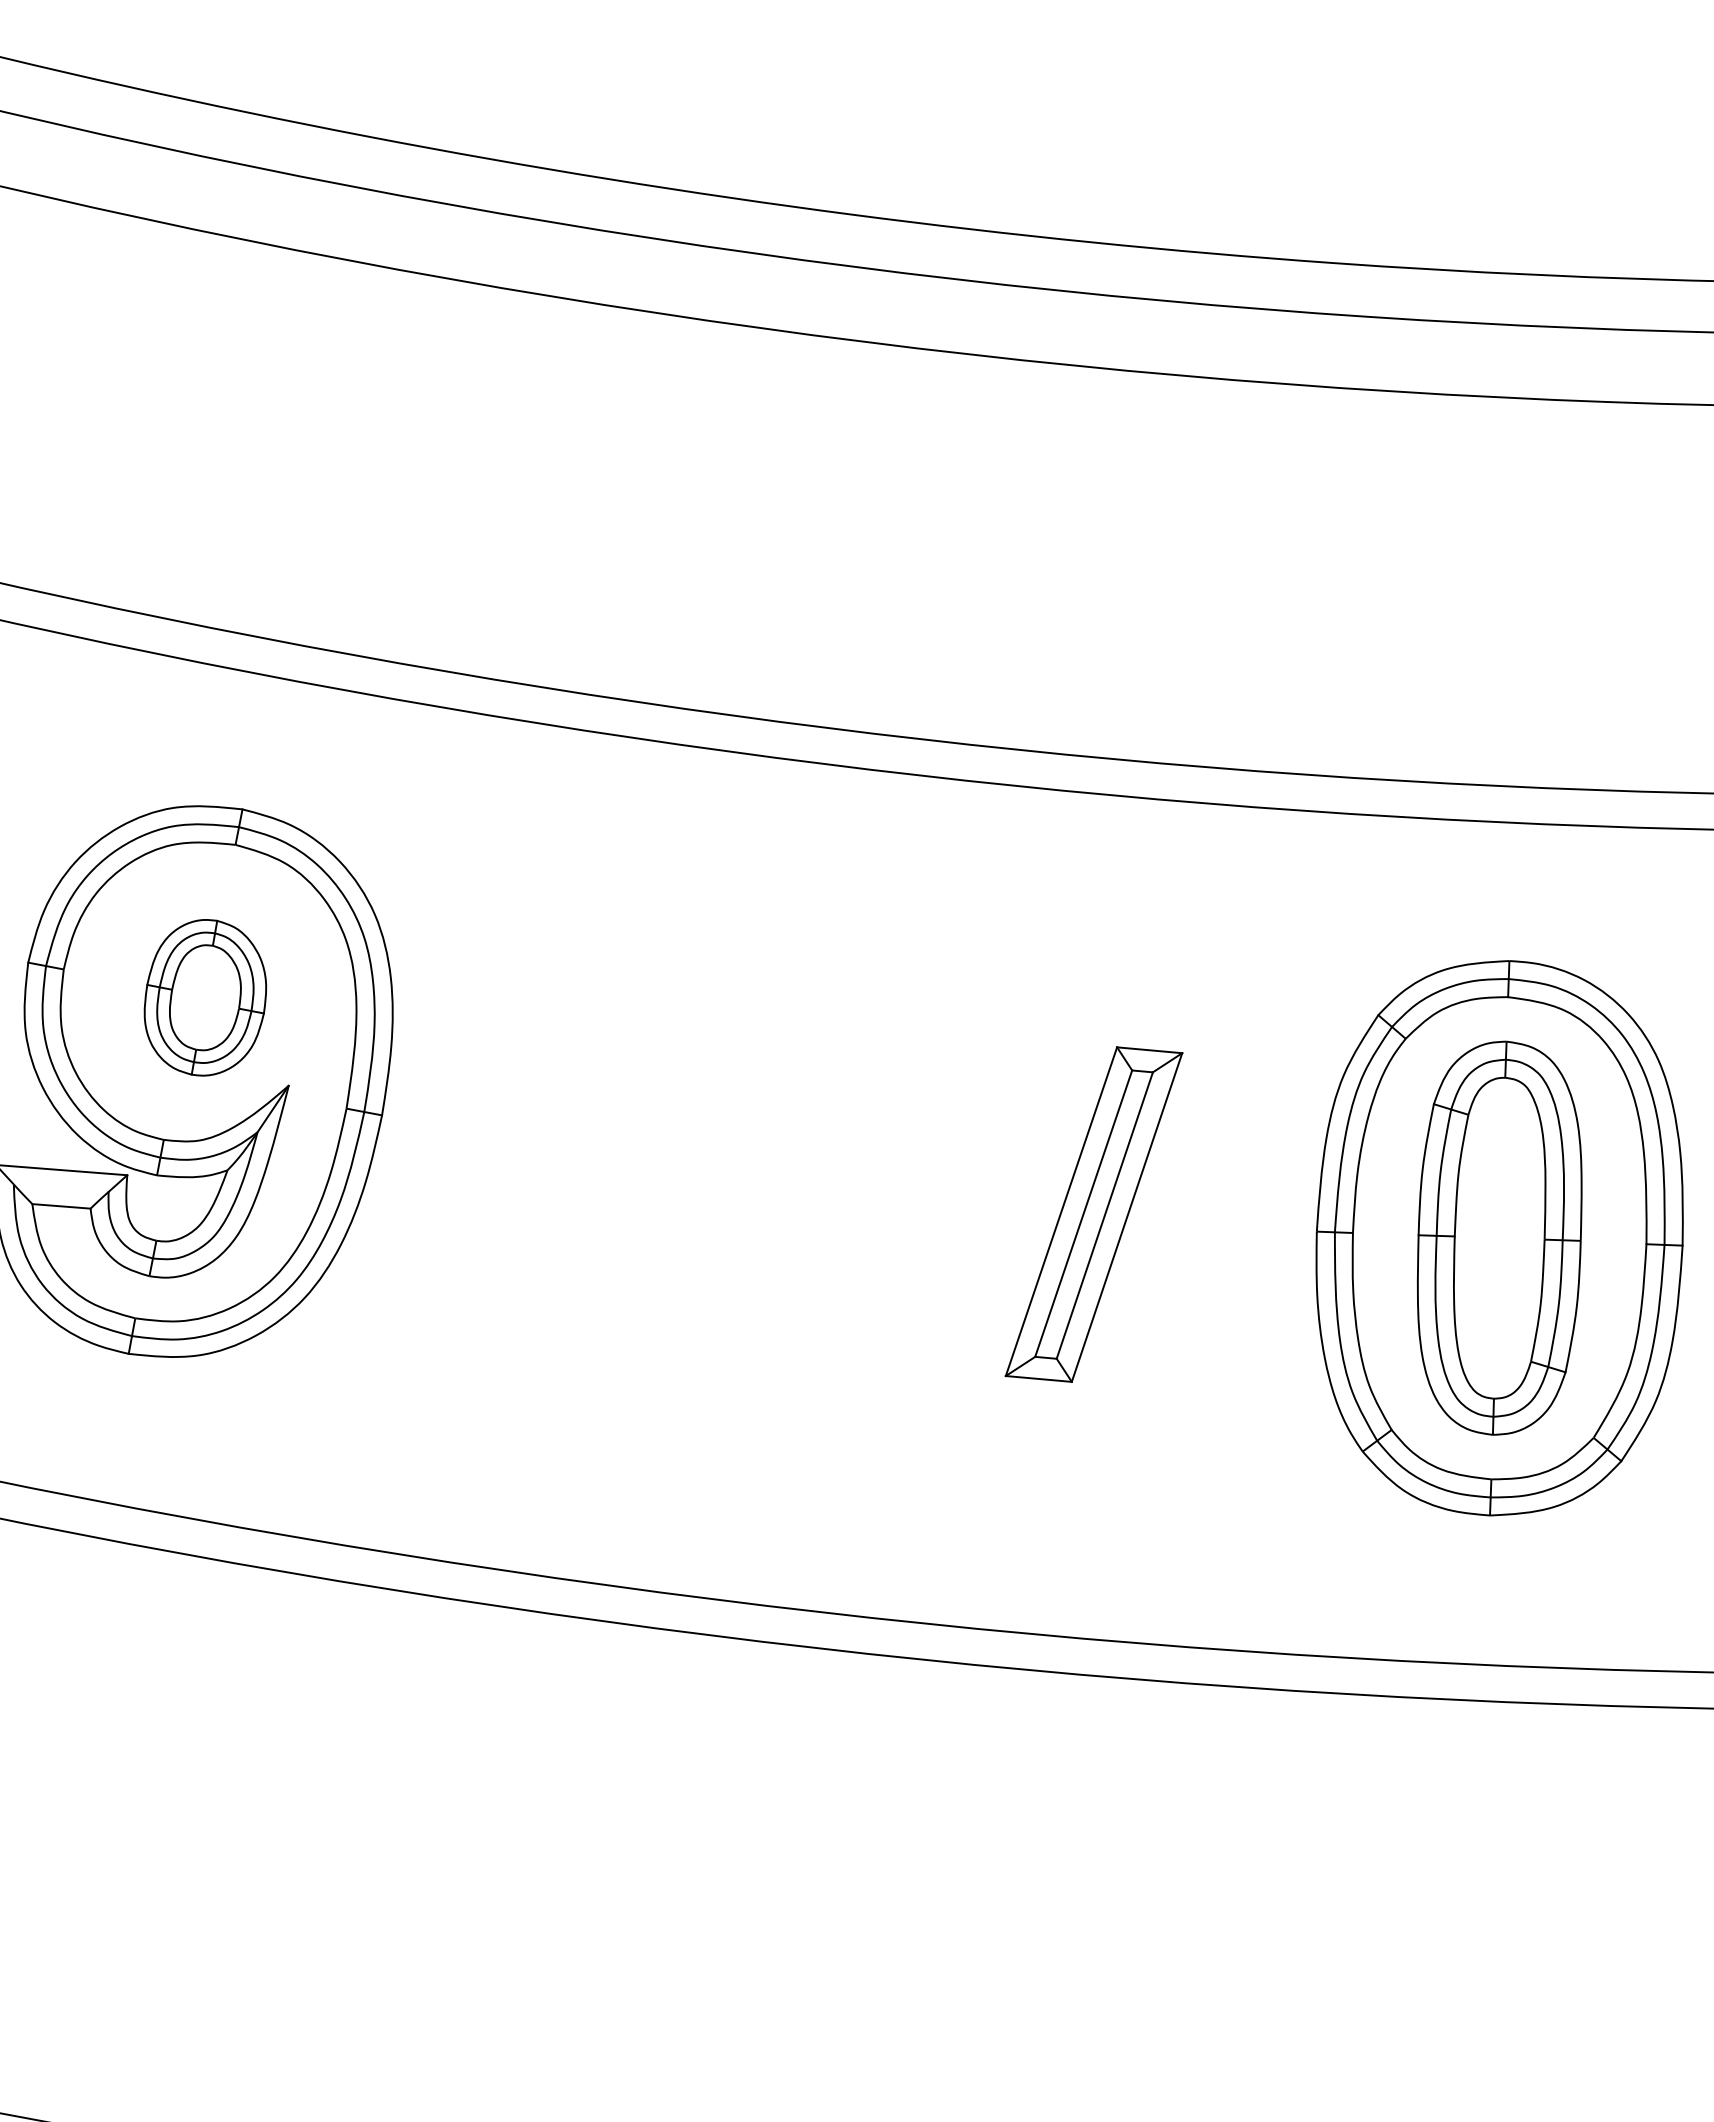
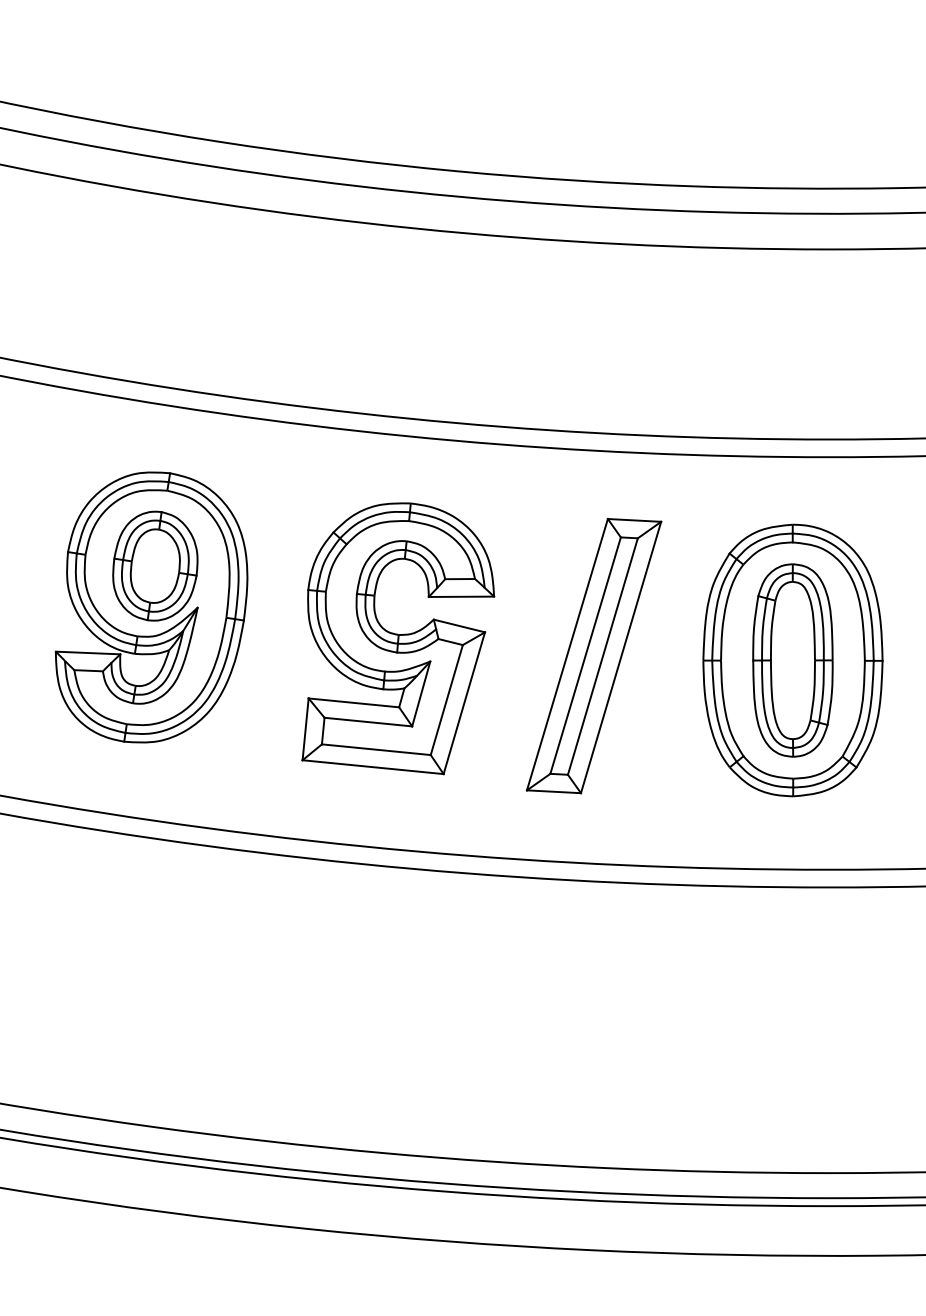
part: (205, 996) -> (155, 565), size x1.43
part: (696, 1163) -> (398, 638), added
part: (1092, 1215) -> (593, 656), size x1.67

